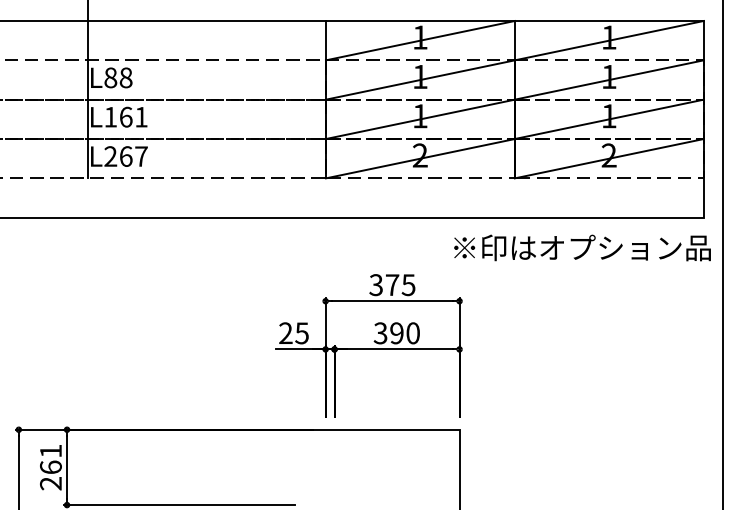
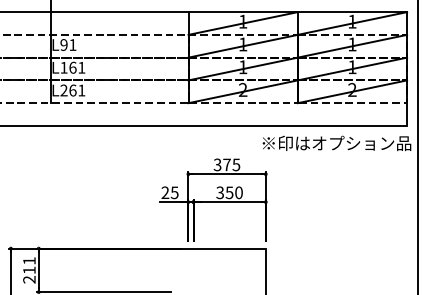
text: (118, 76) -> (68, 44), L88 -> L91
text: (140, 156) -> (81, 90), L267 -> L261
text: (396, 332) -> (229, 192), 390 -> 350
text: (51, 467) -> (29, 270), 261 -> 211

